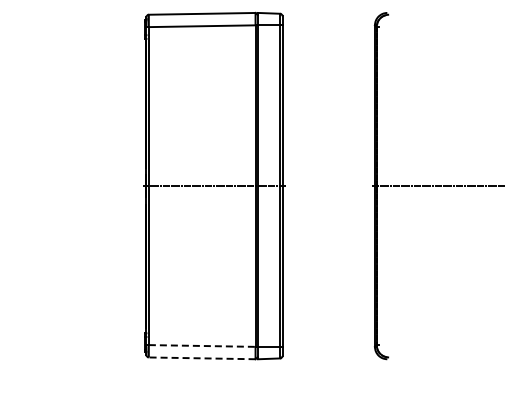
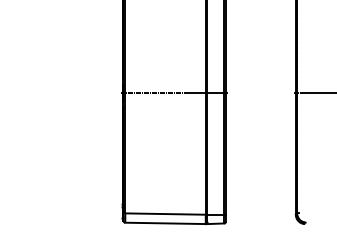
line: (202, 345) -> (165, 213), dashed -> solid
line: (201, 358) -> (165, 223), dashed -> solid

